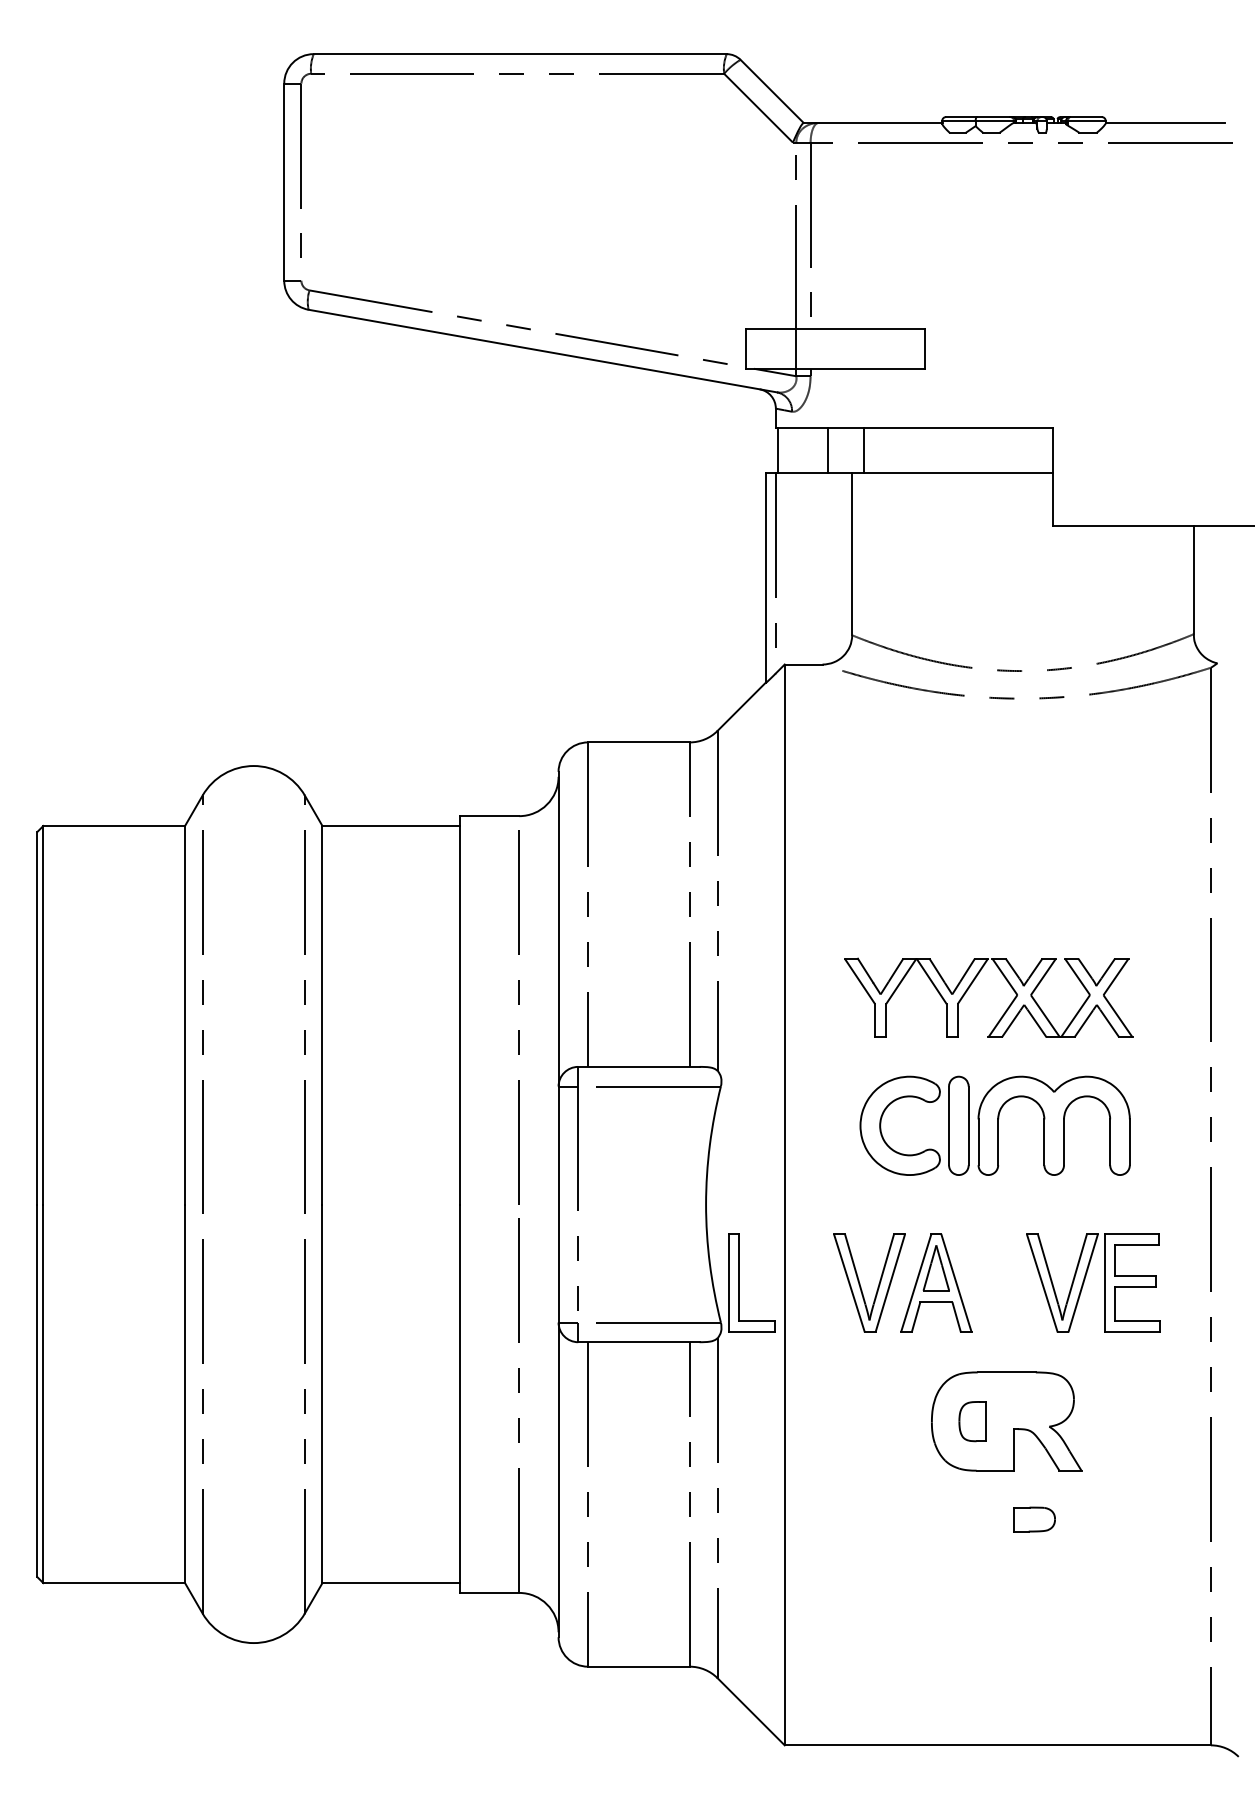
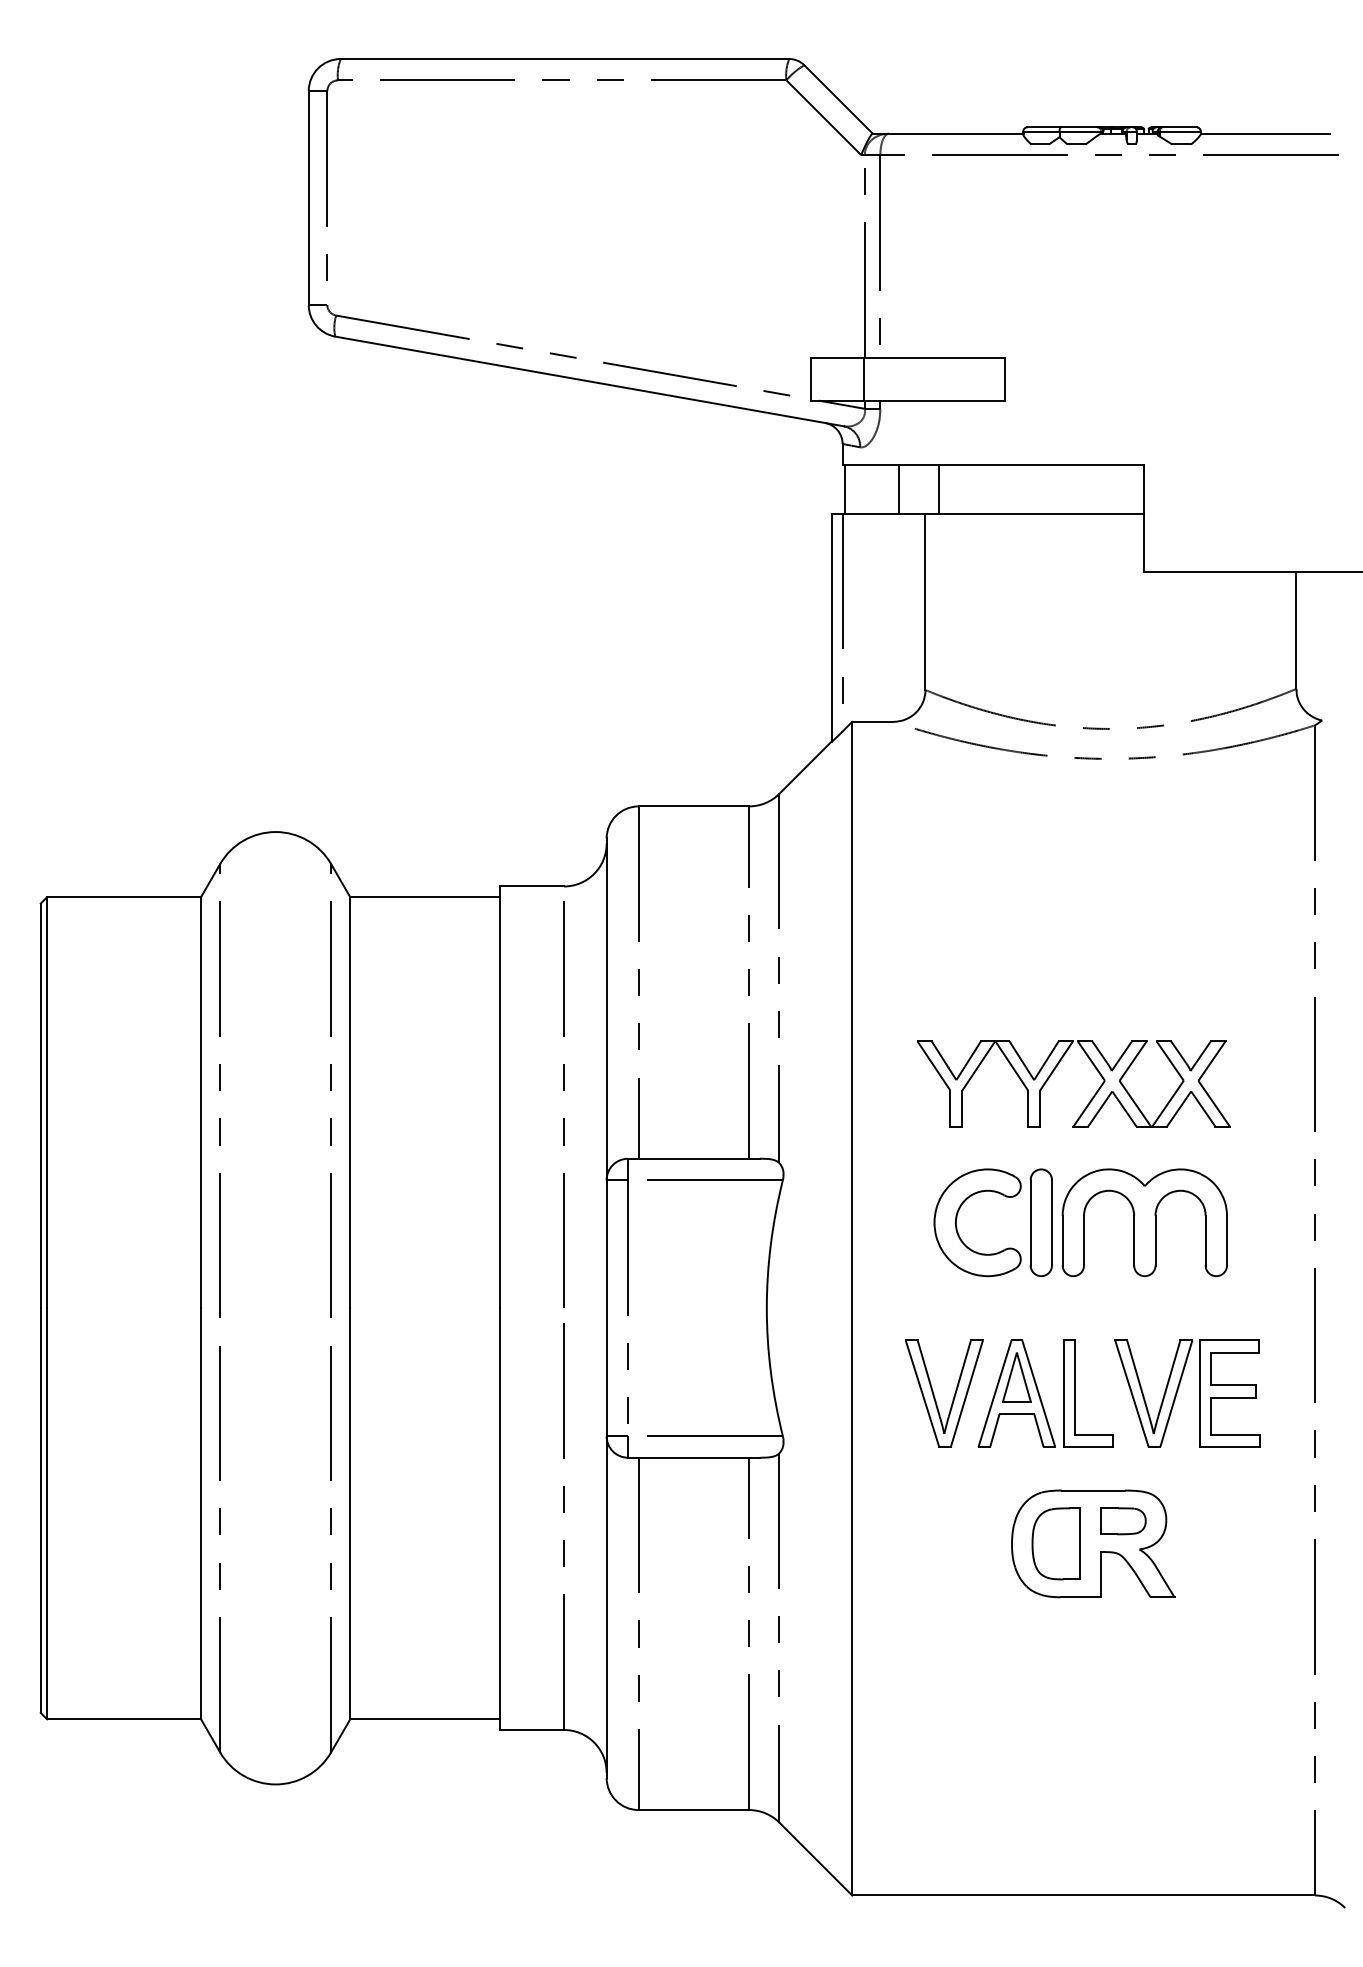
part: (739, 1283) -> (1075, 1393), moved
part: (971, 1421) -> (1055, 1543), size x1.67
part: (1034, 1519) -> (1123, 1521), moved

